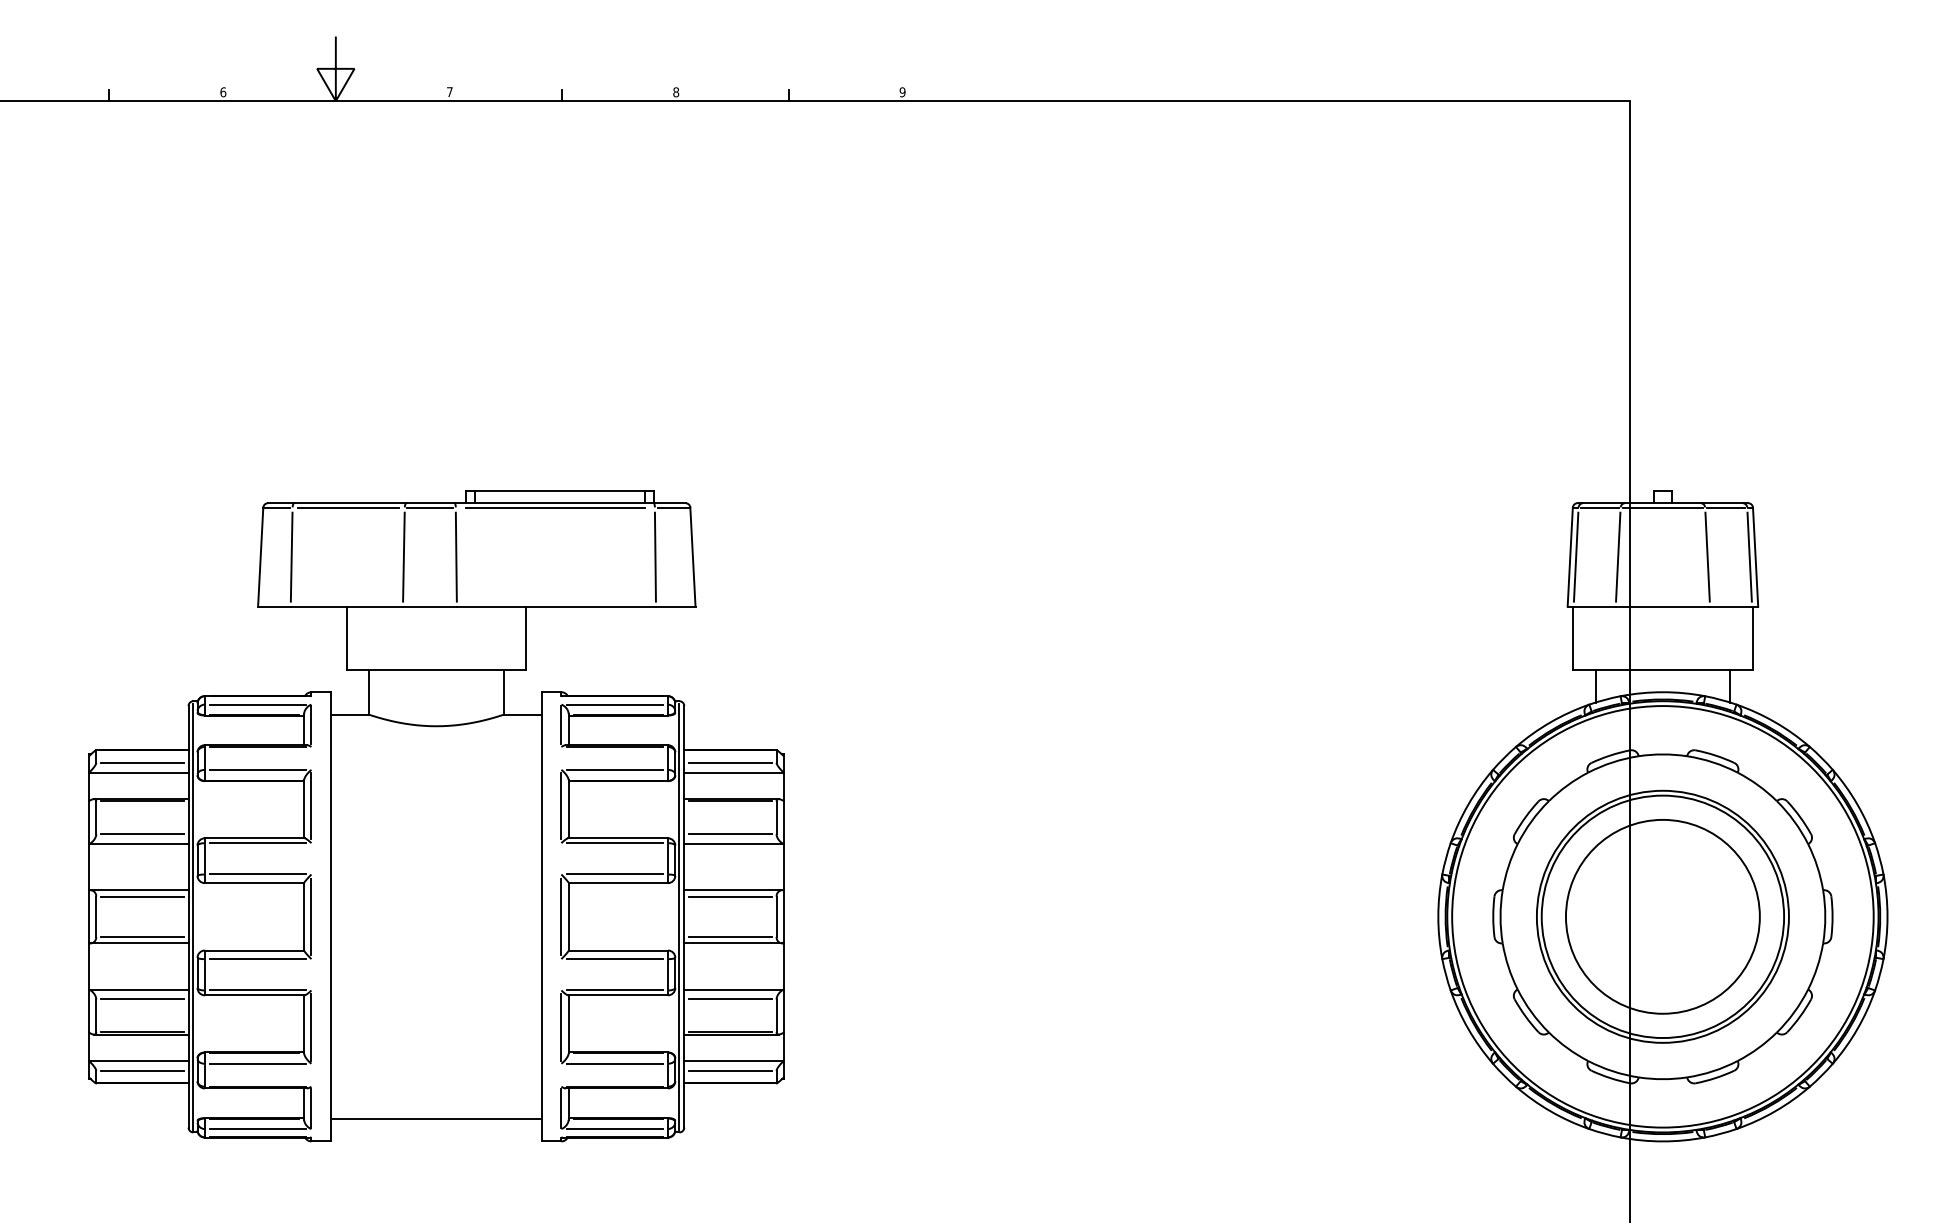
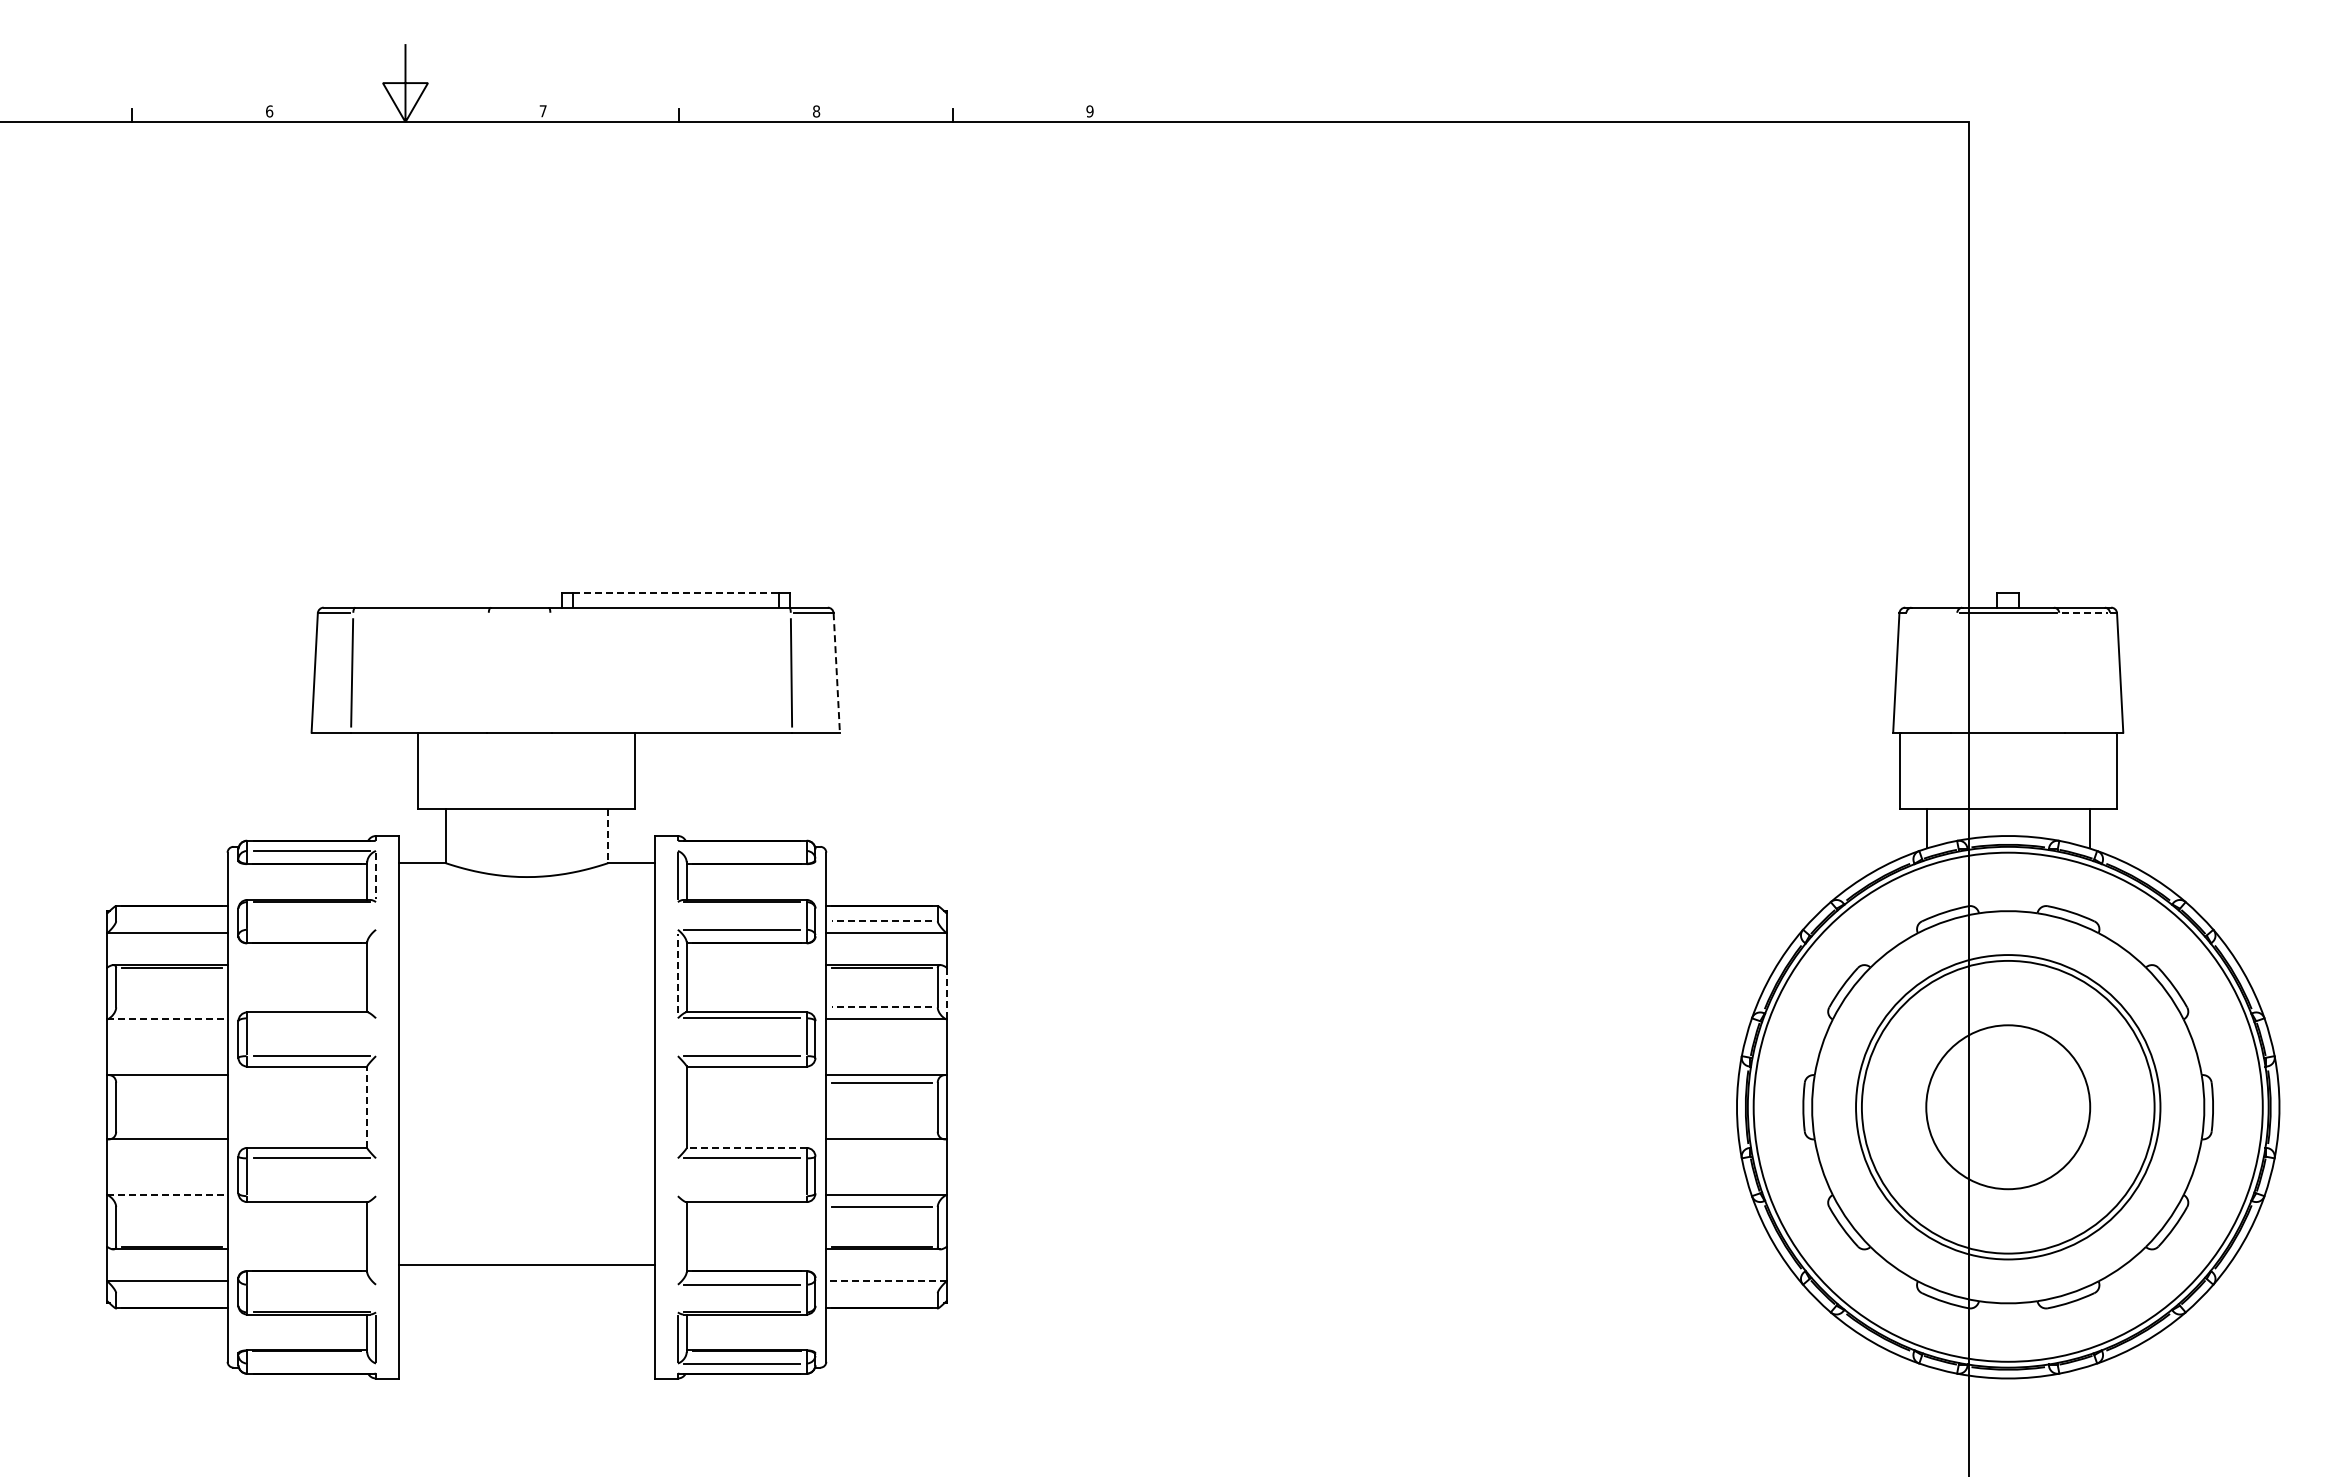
line: (560, 490) -> (676, 592), solid -> dashed
line: (349, 508) -> (421, 613), removed
line: (430, 508) -> (519, 613), removed
line: (555, 508) -> (670, 613), removed
line: (1599, 508) -> (1931, 613), removed
line: (1726, 508) -> (2084, 613), solid -> dashed
line: (403, 556) -> (487, 672), removed
line: (455, 556) -> (550, 672), removed
line: (692, 556) -> (836, 672), solid -> dashed
line: (1576, 556) -> (1903, 672), removed
line: (1617, 556) -> (1953, 672), removed
line: (1707, 556) -> (2061, 672), removed
line: (1749, 556) -> (2112, 672), removed
line: (503, 692) -> (608, 836), solid -> dashed
line: (614, 704) -> (742, 850), removed
line: (311, 725) -> (376, 876), solid -> dashed
line: (142, 763) -> (171, 921), removed
line: (729, 763) -> (881, 921), solid -> dashed
line: (258, 769) -> (311, 929), removed
line: (311, 806) -> (376, 973), removed
line: (561, 806) -> (677, 973), solid -> dashed
line: (783, 822) -> (946, 993), solid -> dashed
line: (142, 834) -> (171, 1007), removed
line: (729, 834) -> (881, 1007), solid -> dashed
line: (258, 843) -> (311, 1018), removed
line: (139, 844) -> (168, 1019), solid -> dashed
line: (142, 896) -> (171, 1082), removed
line: (193, 917) -> (233, 1107), removed
line: (304, 917) -> (367, 1107), solid -> dashed
line: (311, 917) -> (376, 1107), removed
line: (561, 917) -> (677, 1107), removed
line: (679, 917) -> (820, 1107), removed
circle: (1663, 917) -> (2008, 1107), size x0.7
line: (142, 936) -> (171, 1131), removed
line: (729, 936) -> (881, 1131), removed
line: (618, 950) -> (746, 1147), solid -> dashed
line: (139, 989) -> (168, 1195), solid -> dashed
line: (258, 990) -> (311, 1196), removed
line: (614, 990) -> (742, 1196), removed
line: (142, 999) -> (171, 1207), removed
line: (311, 1027) -> (376, 1240), removed
line: (561, 1027) -> (677, 1240), removed
line: (733, 1061) -> (885, 1281), solid -> dashed
line: (258, 1063) -> (311, 1284), removed
line: (142, 1071) -> (171, 1293), removed
line: (729, 1071) -> (881, 1293), removed
line: (436, 1119) -> (526, 1265), moved
line: (258, 1129) -> (311, 1363), removed

